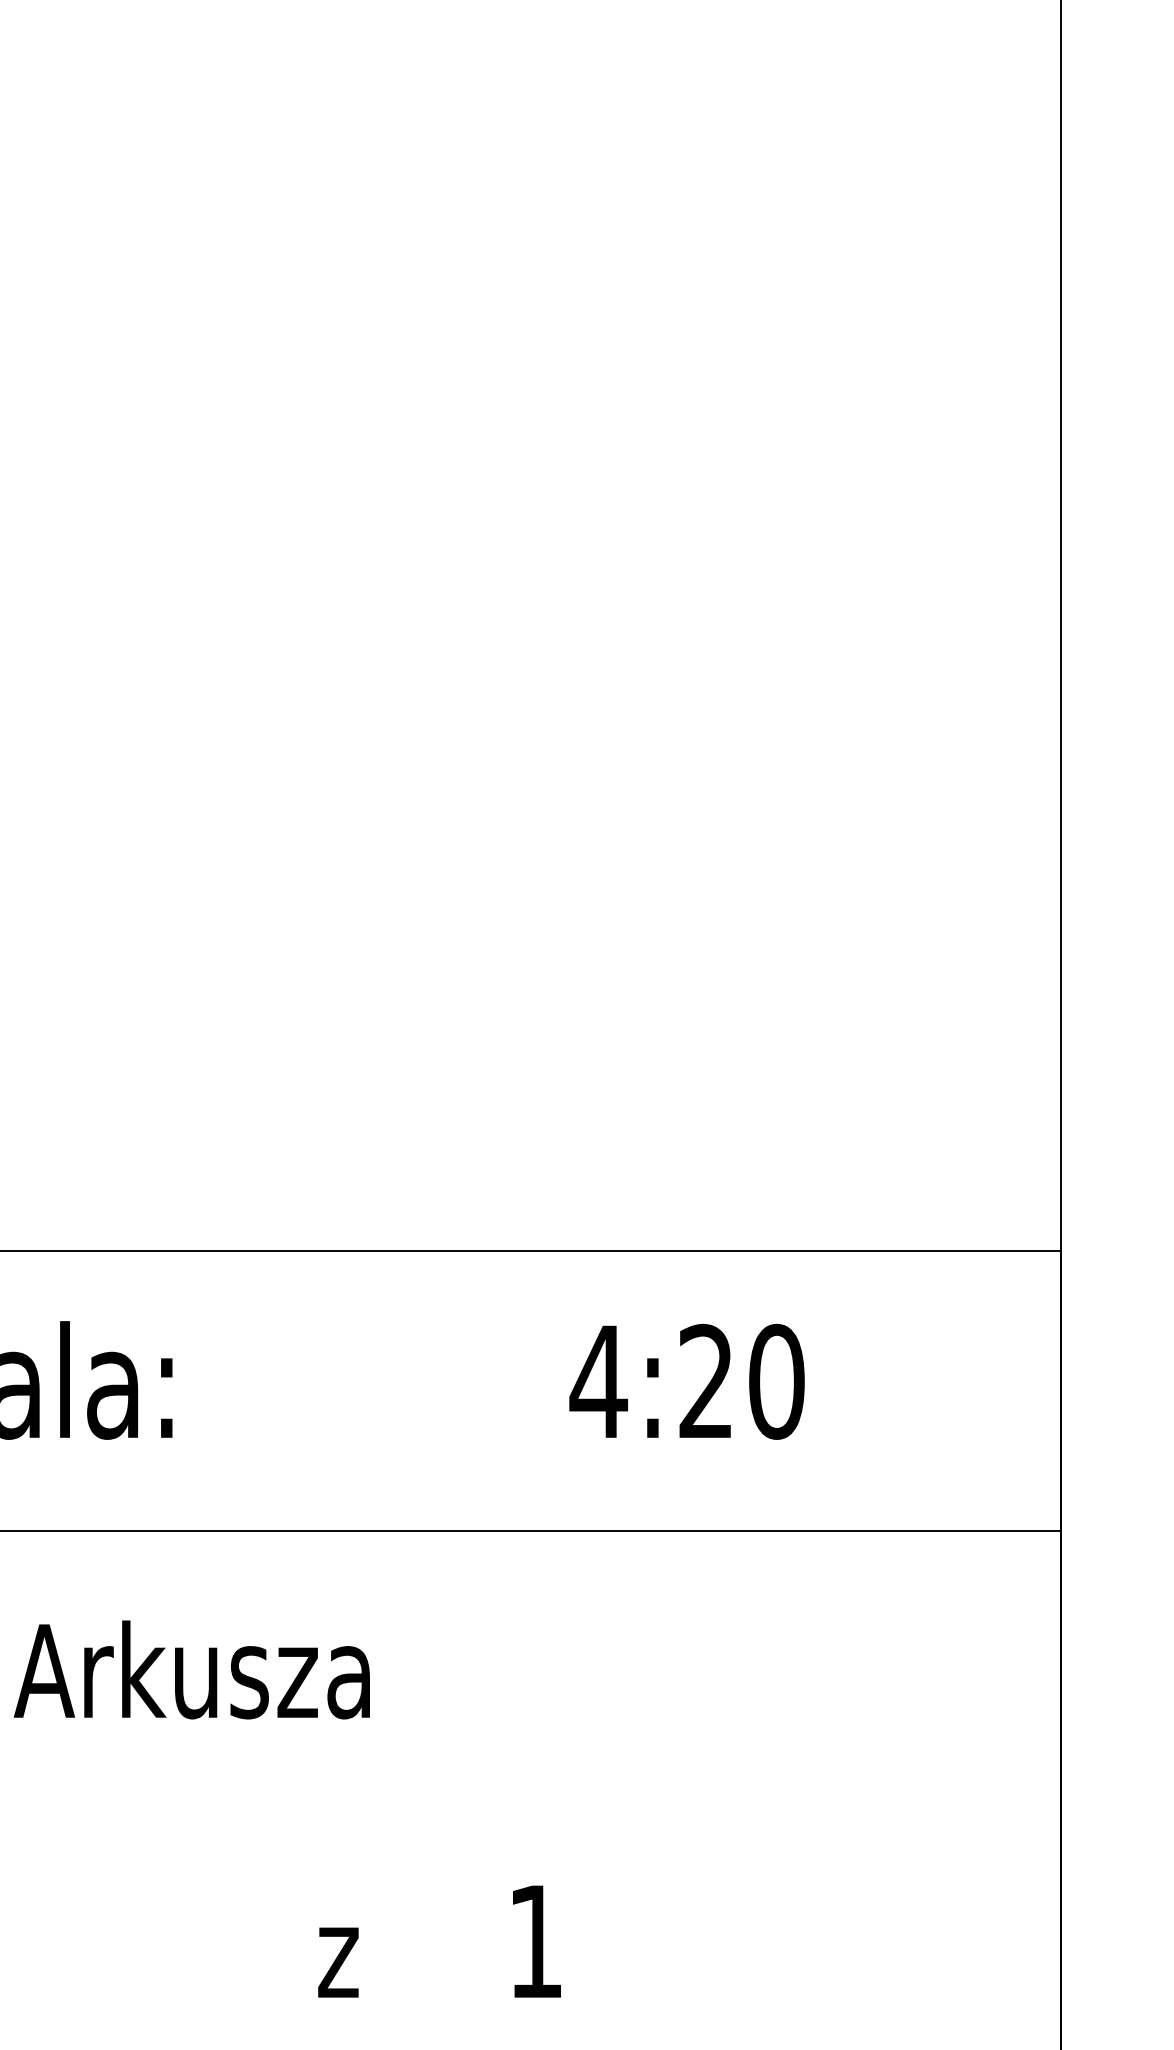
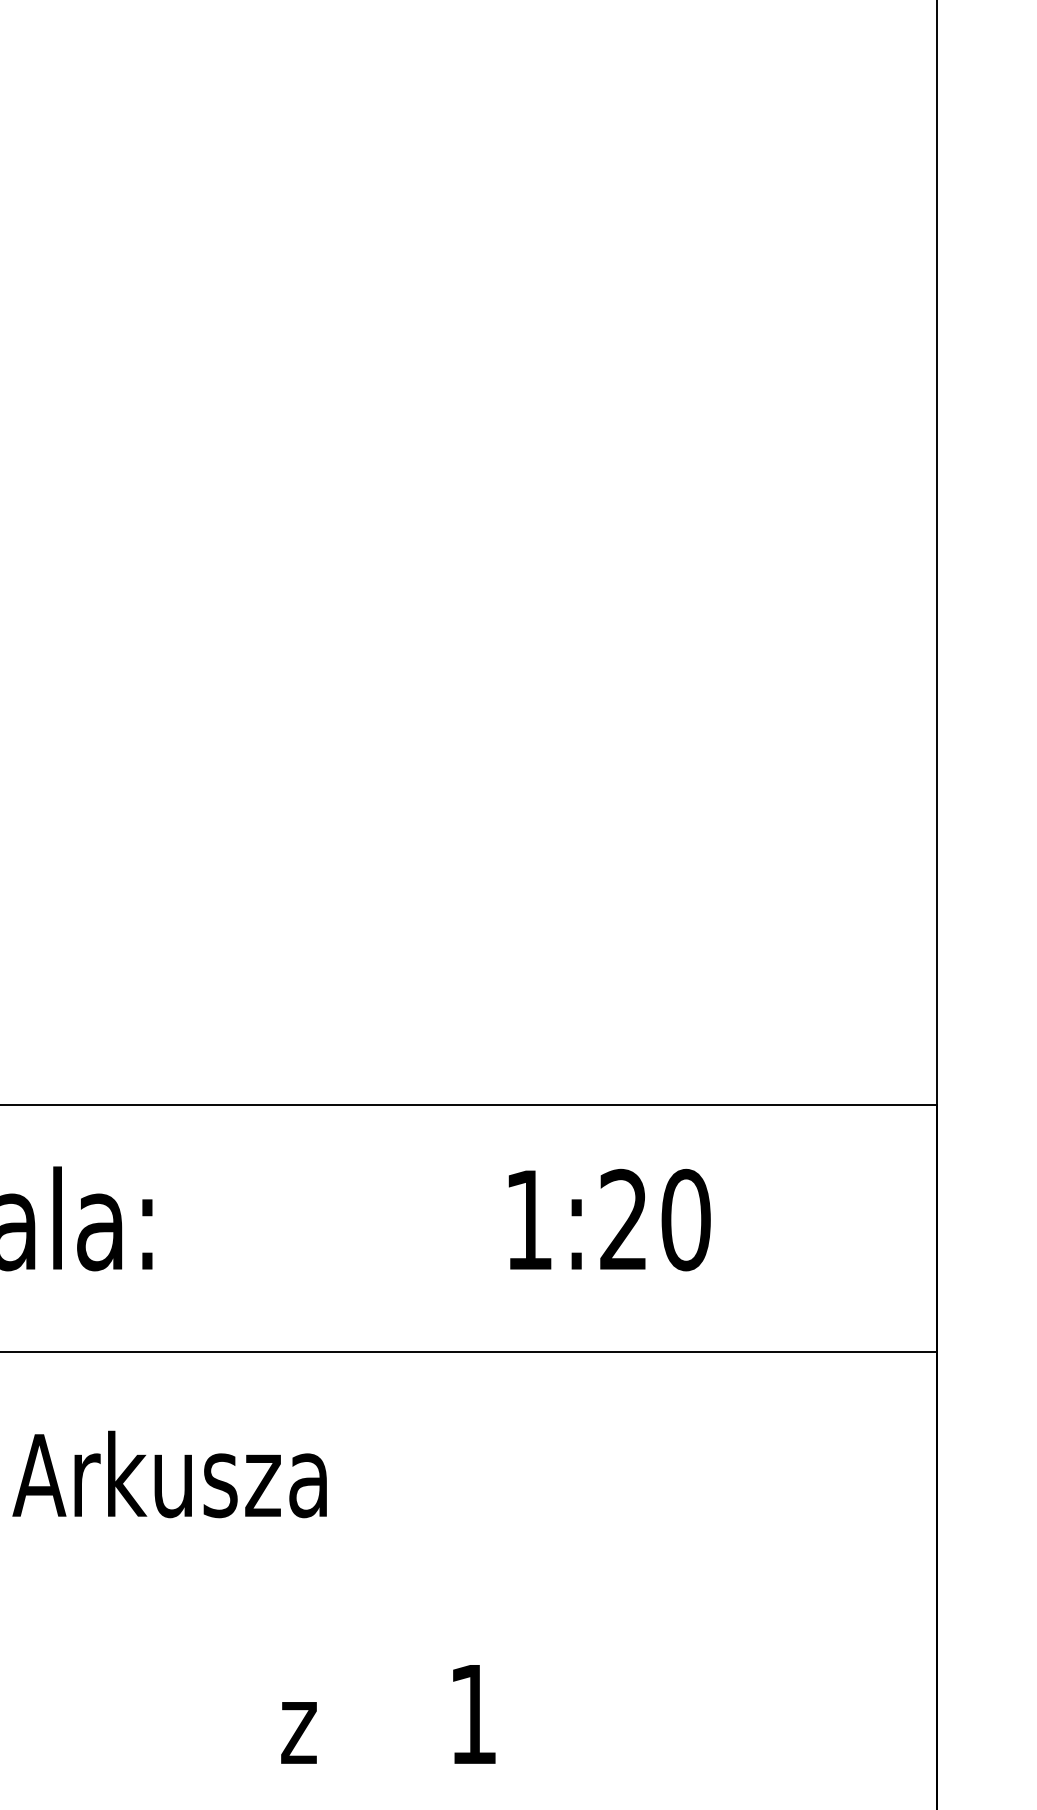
text: (598, 1381) -> (528, 1219), 4:20 -> 1:20

